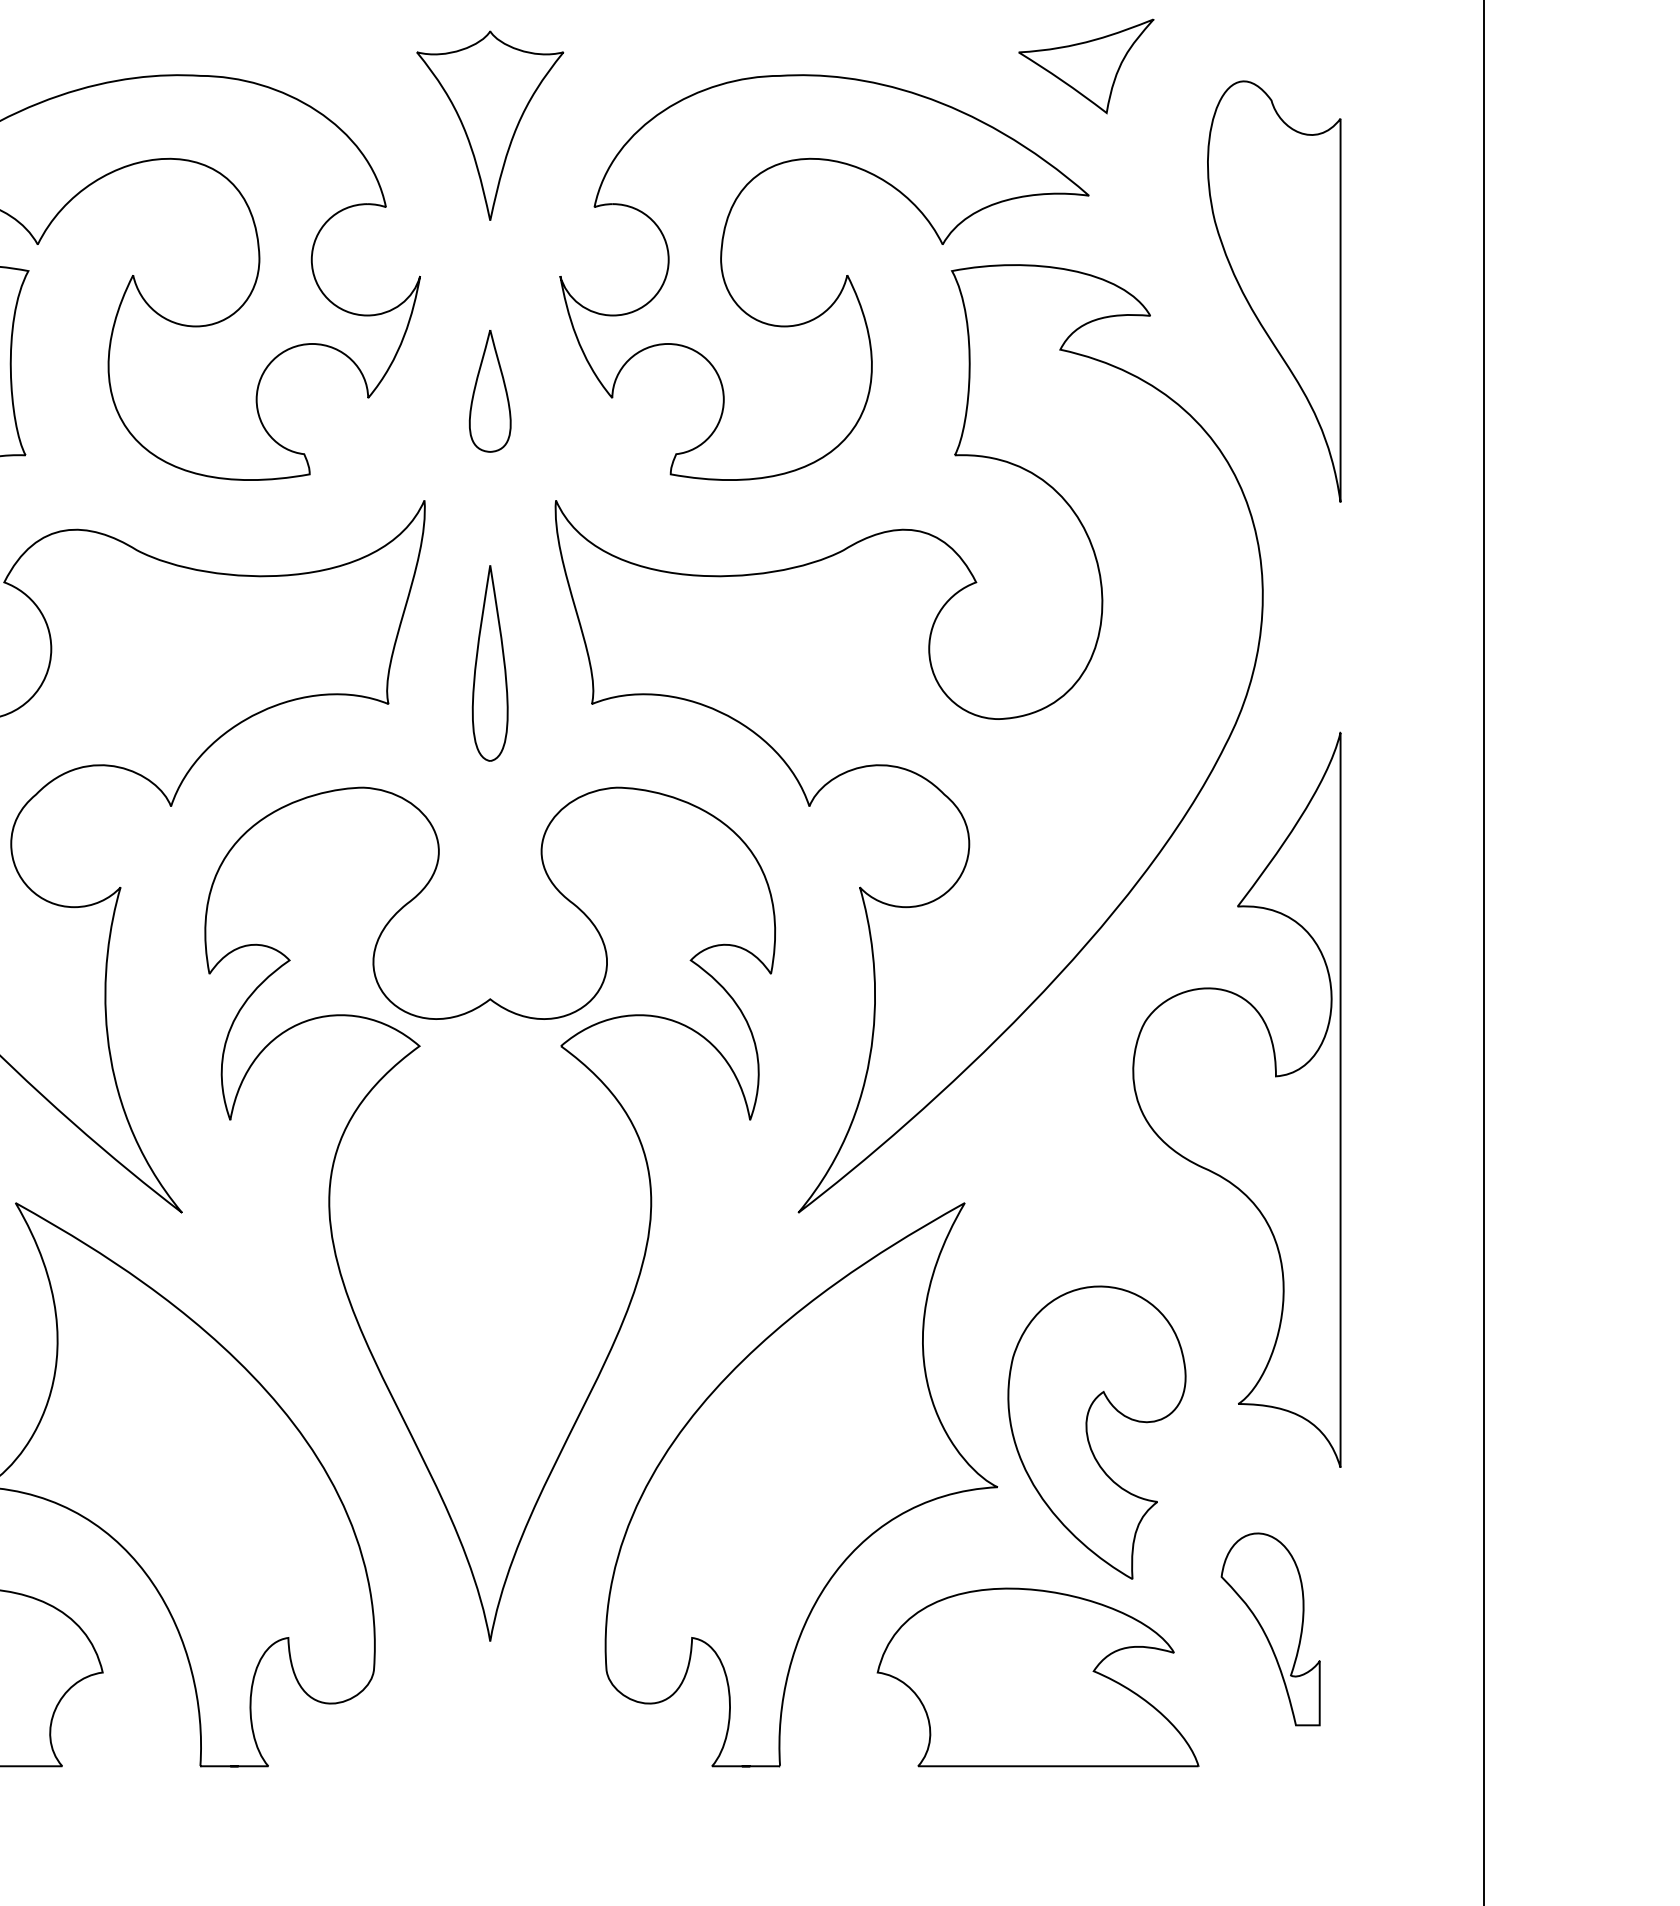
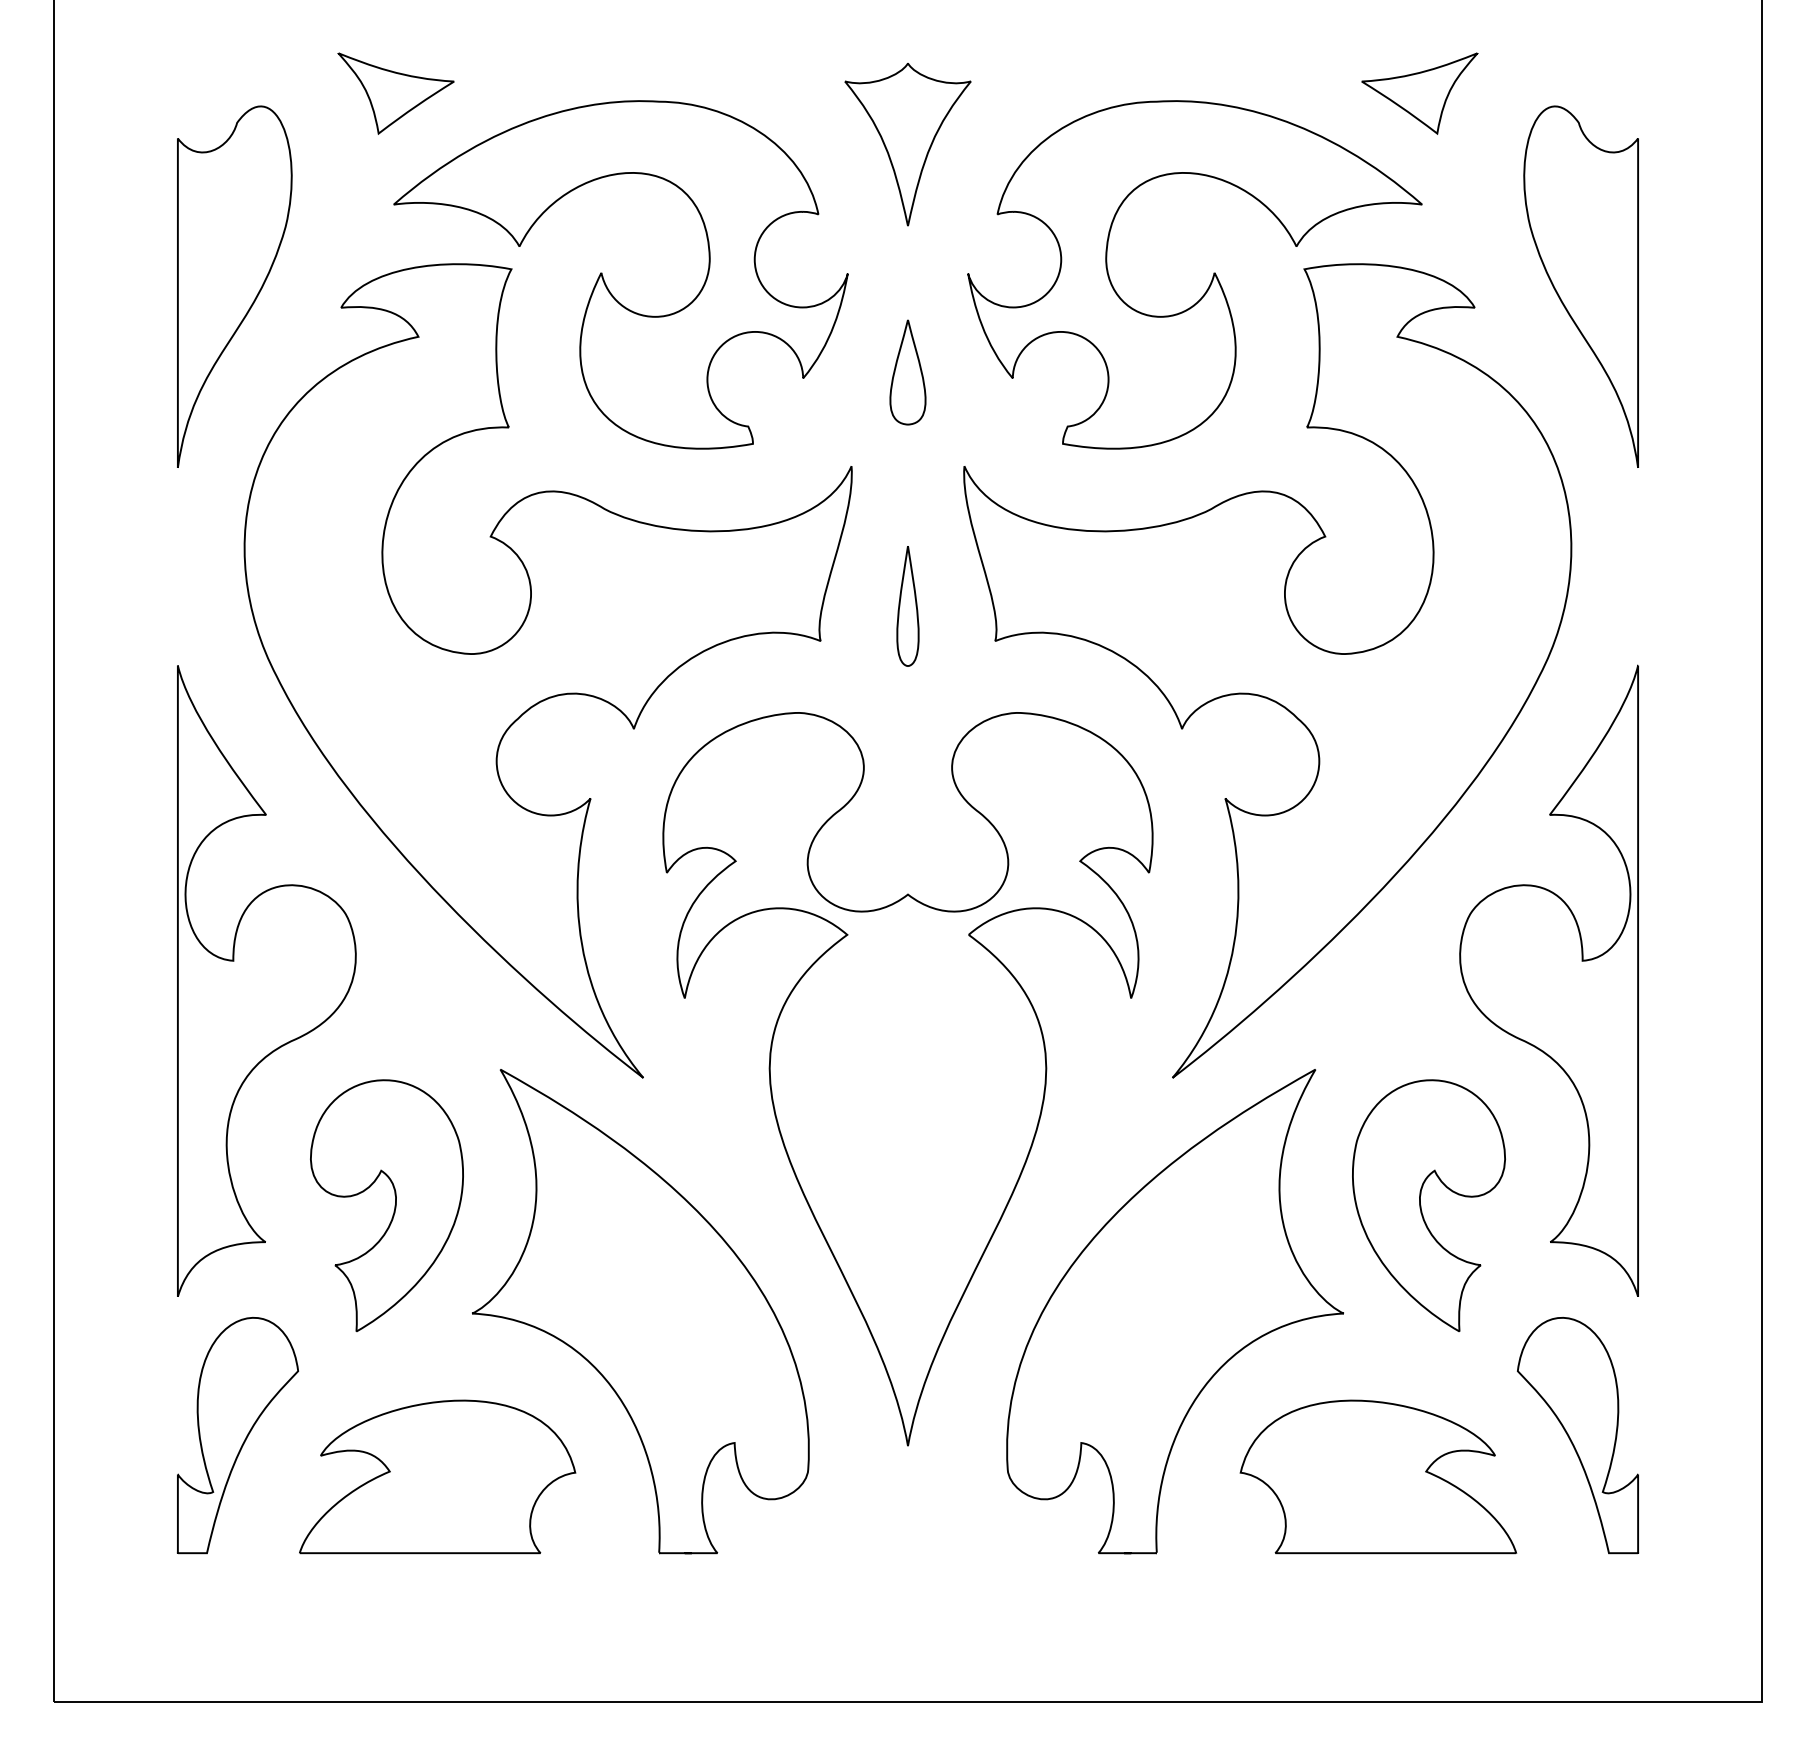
part: (489, 663) -> (907, 606), size x0.71
part: (1088, 1432) -> (1421, 1205), moved
part: (1271, 1629) -> (1578, 1435), size x1.43

